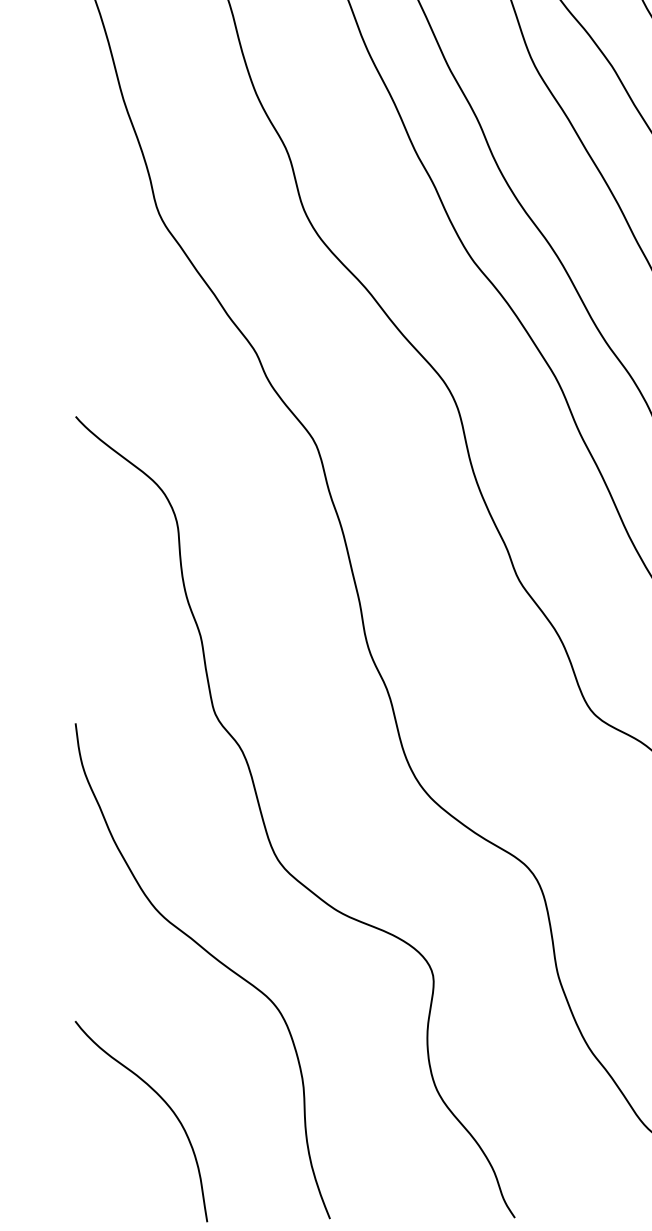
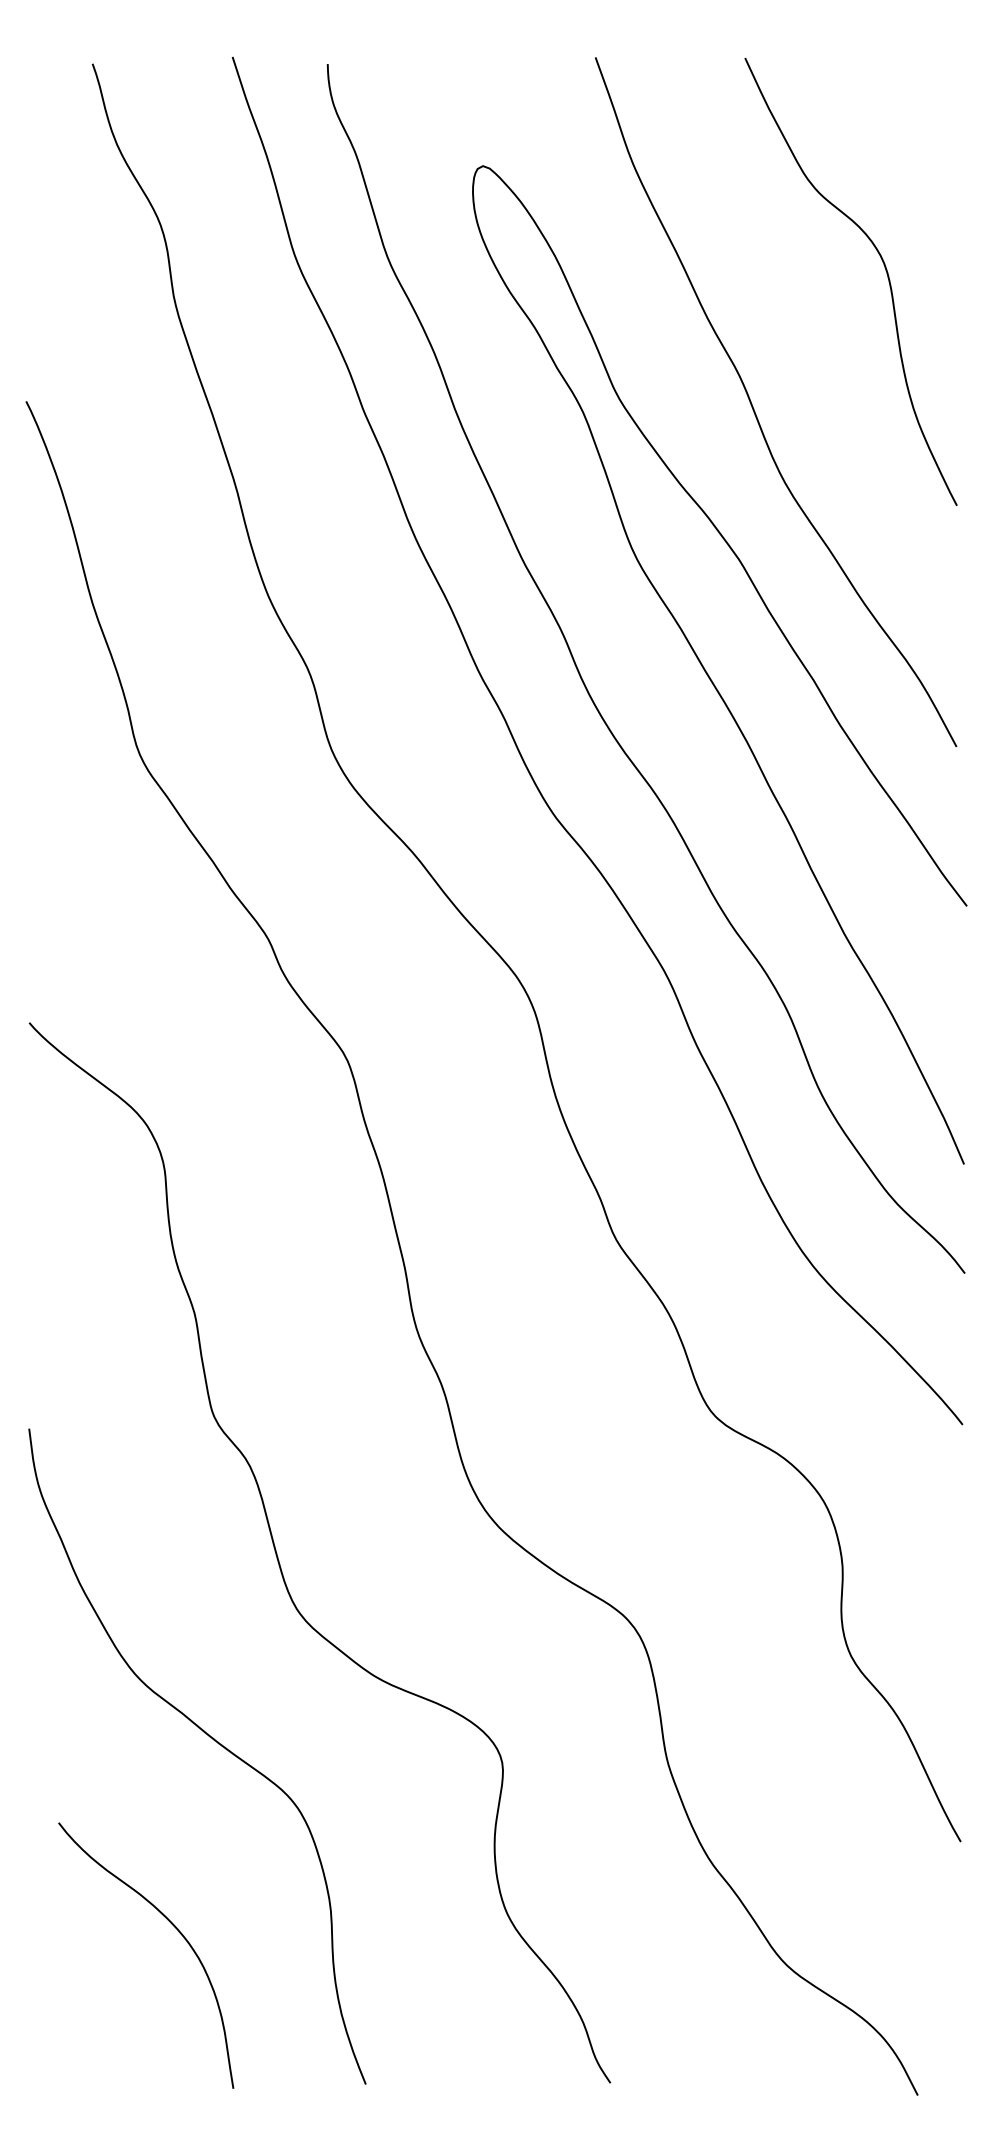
curve: (162, 1100) -> (174, 1927), moved

